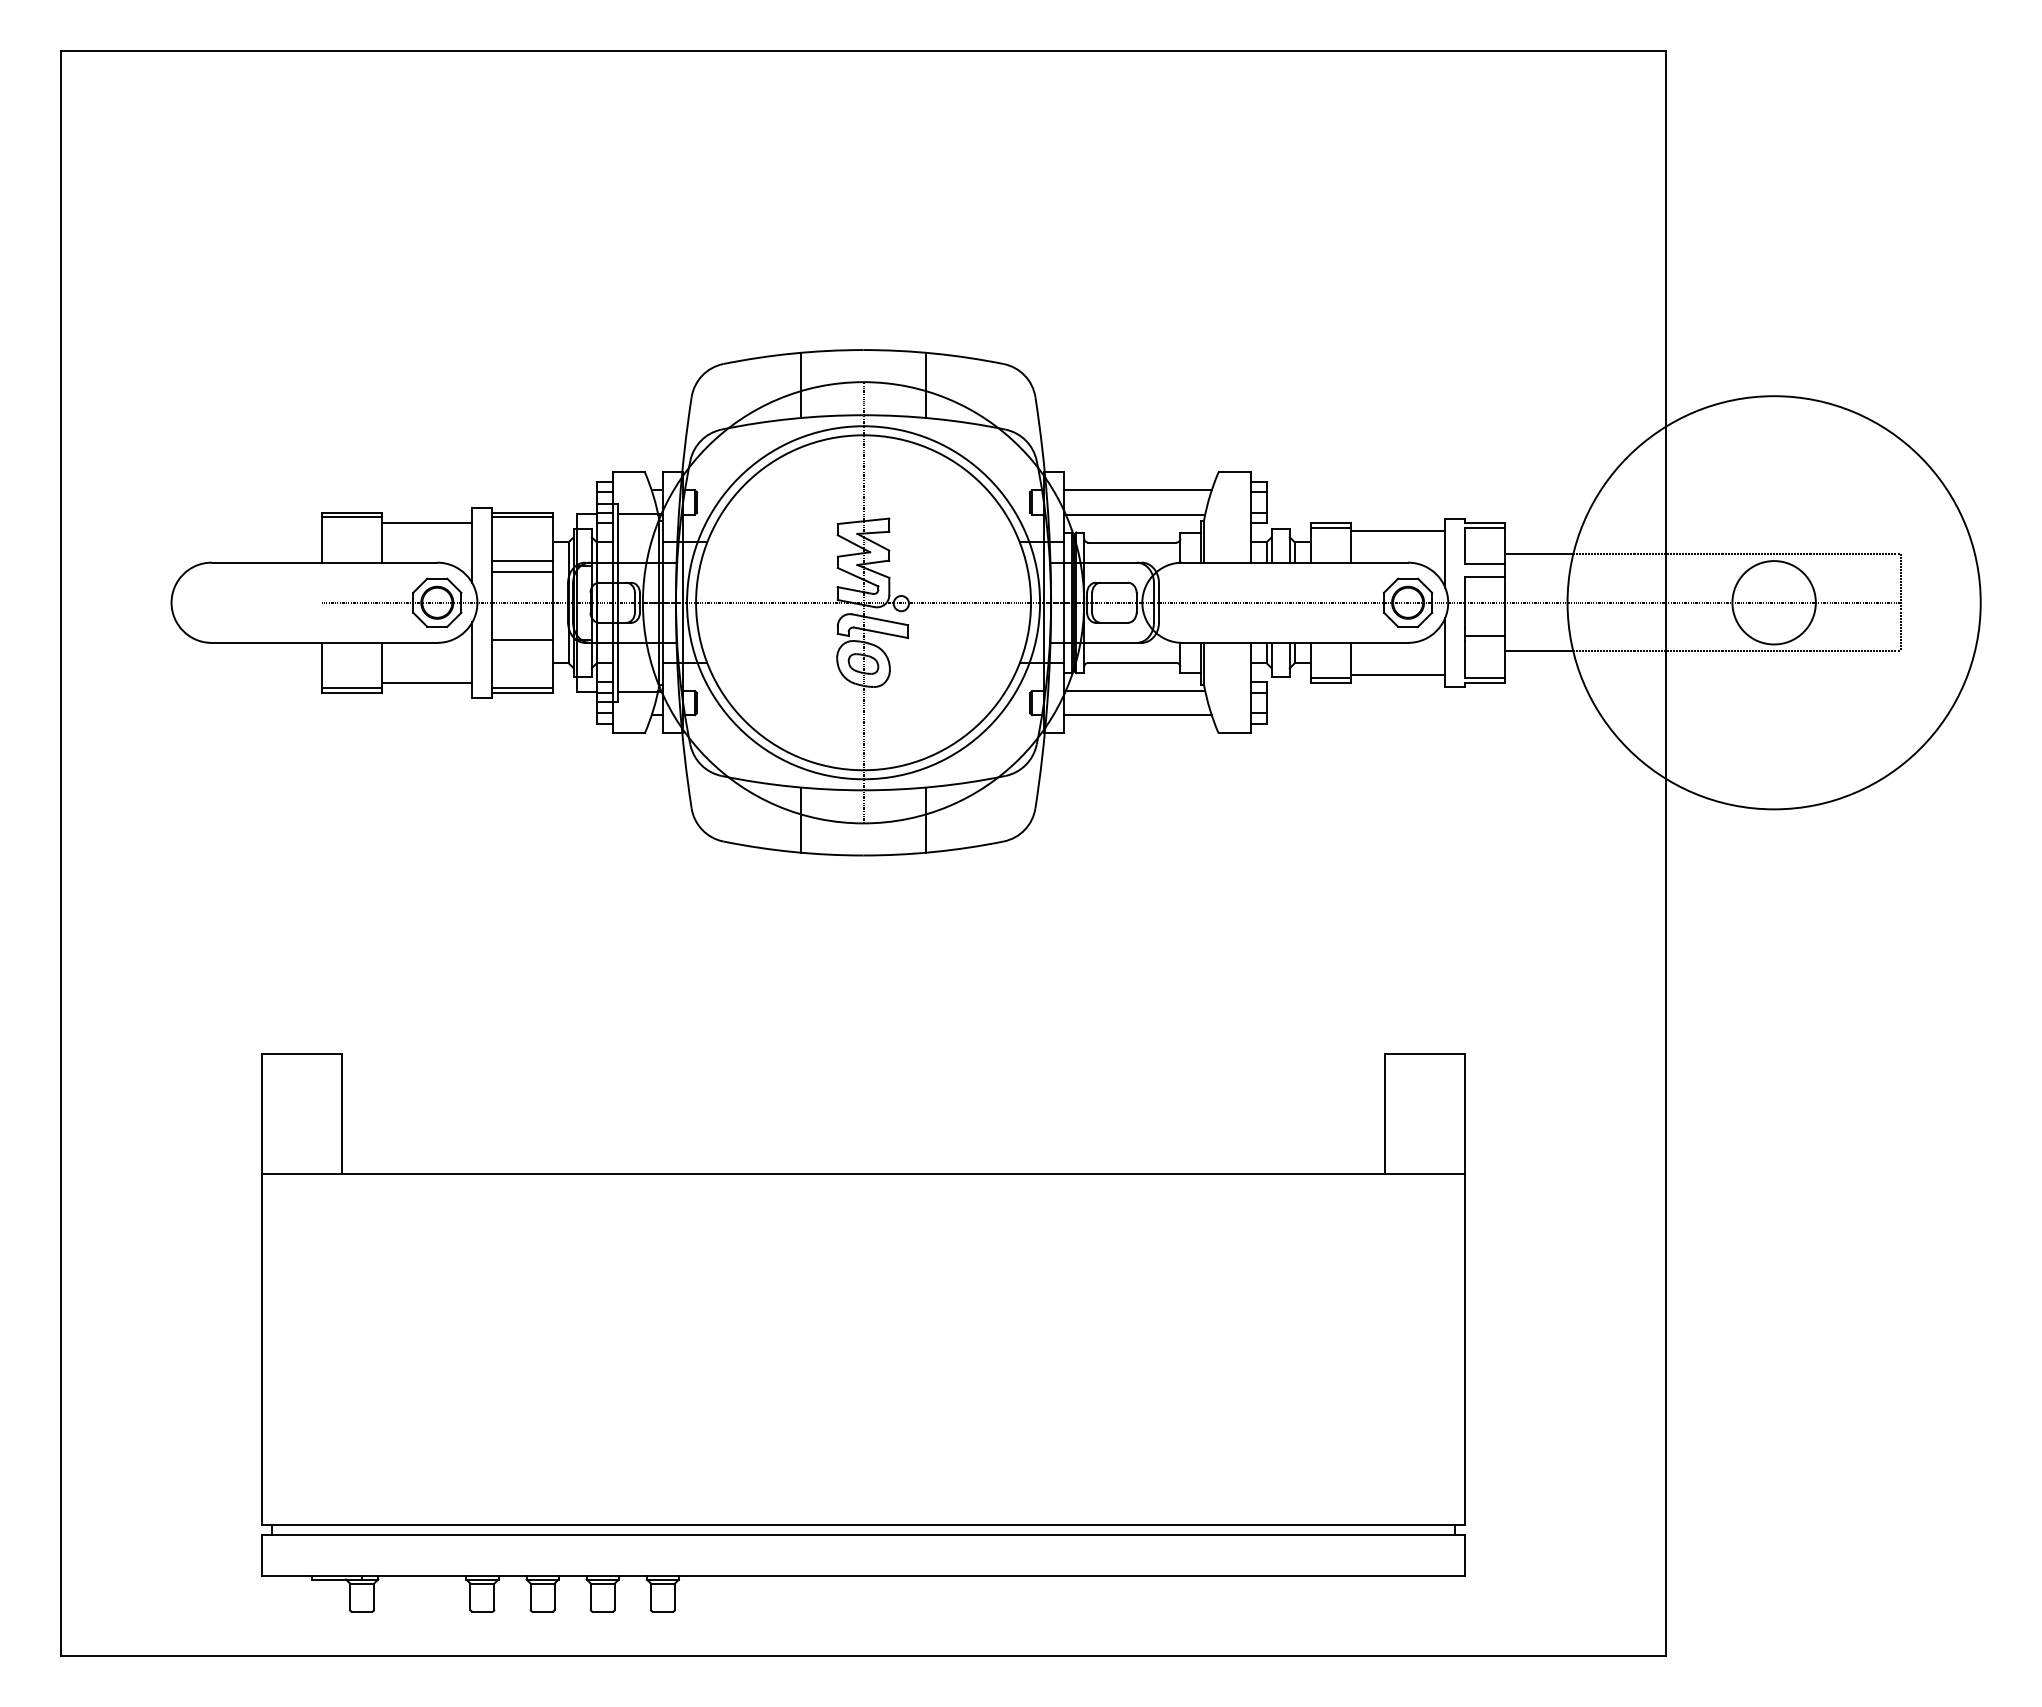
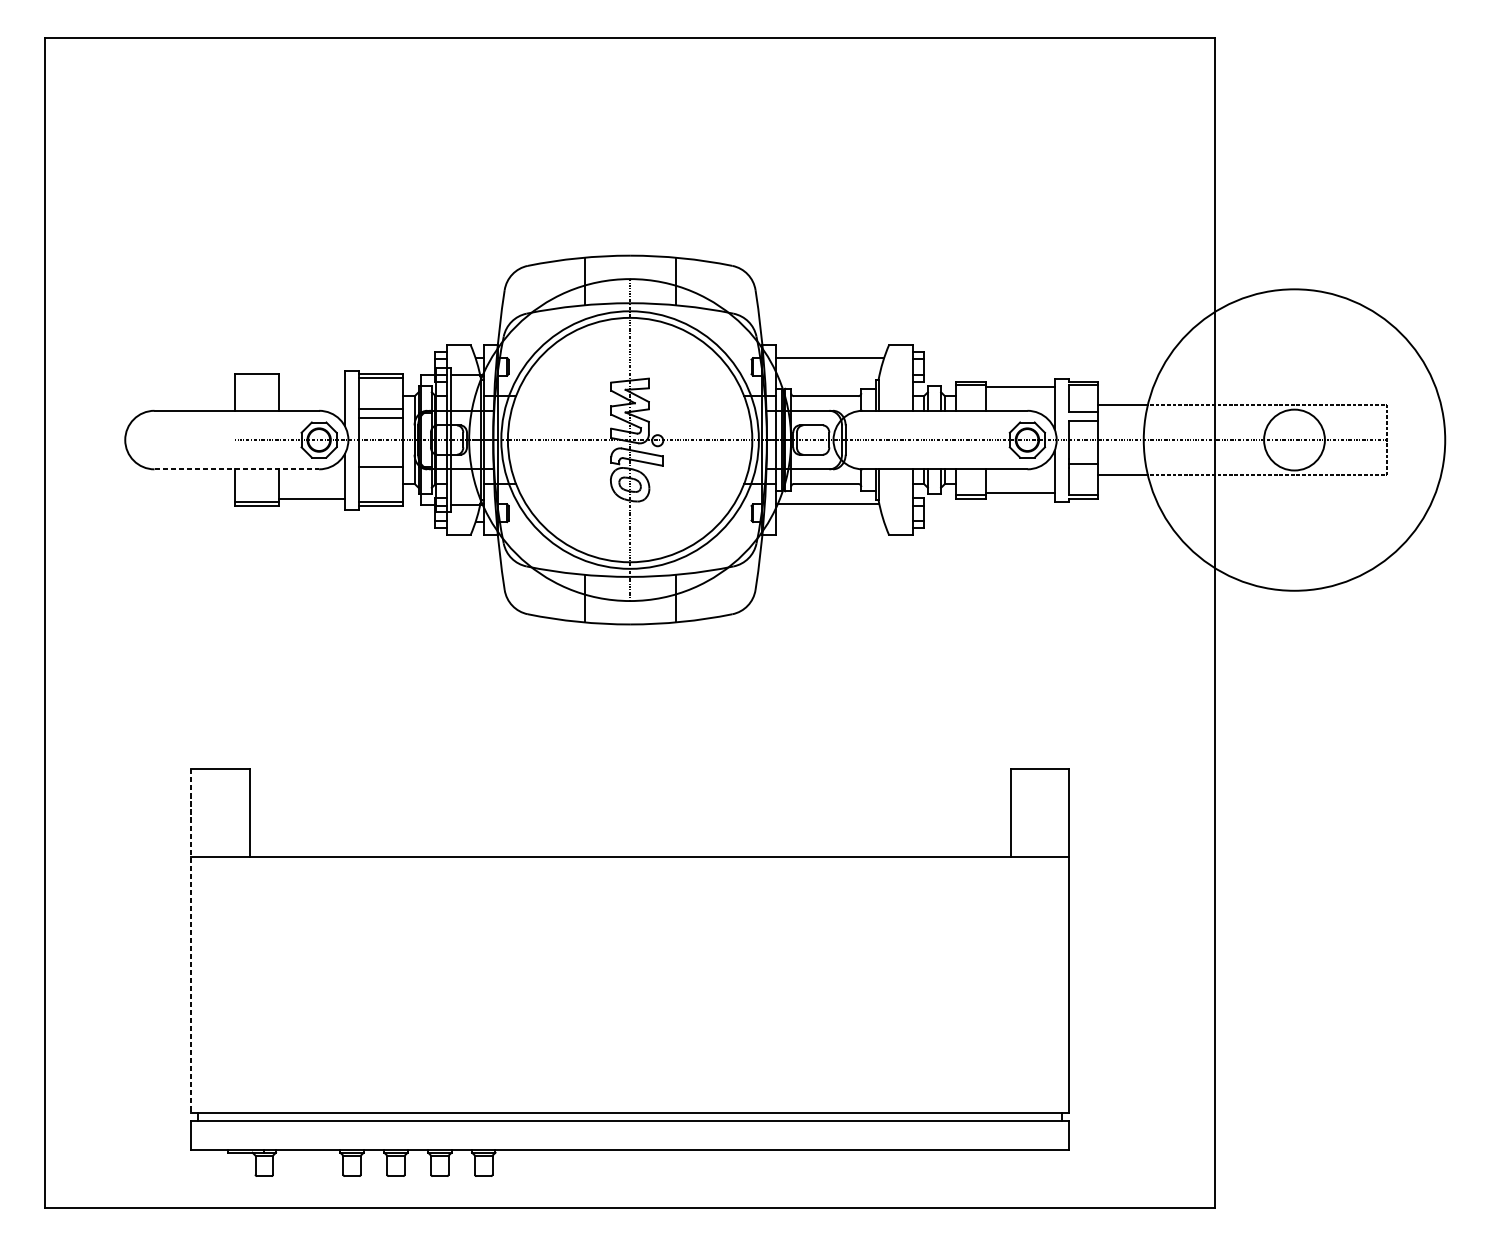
line: (1134, 514) -> (827, 375), removed
line: (352, 517) -> (257, 377), removed
line: (427, 522) -> (311, 381), removed
line: (324, 642) -> (236, 469), solid -> dashed
line: (1137, 715) -> (829, 522), removed
line: (261, 1289) -> (190, 941), solid -> dashed

